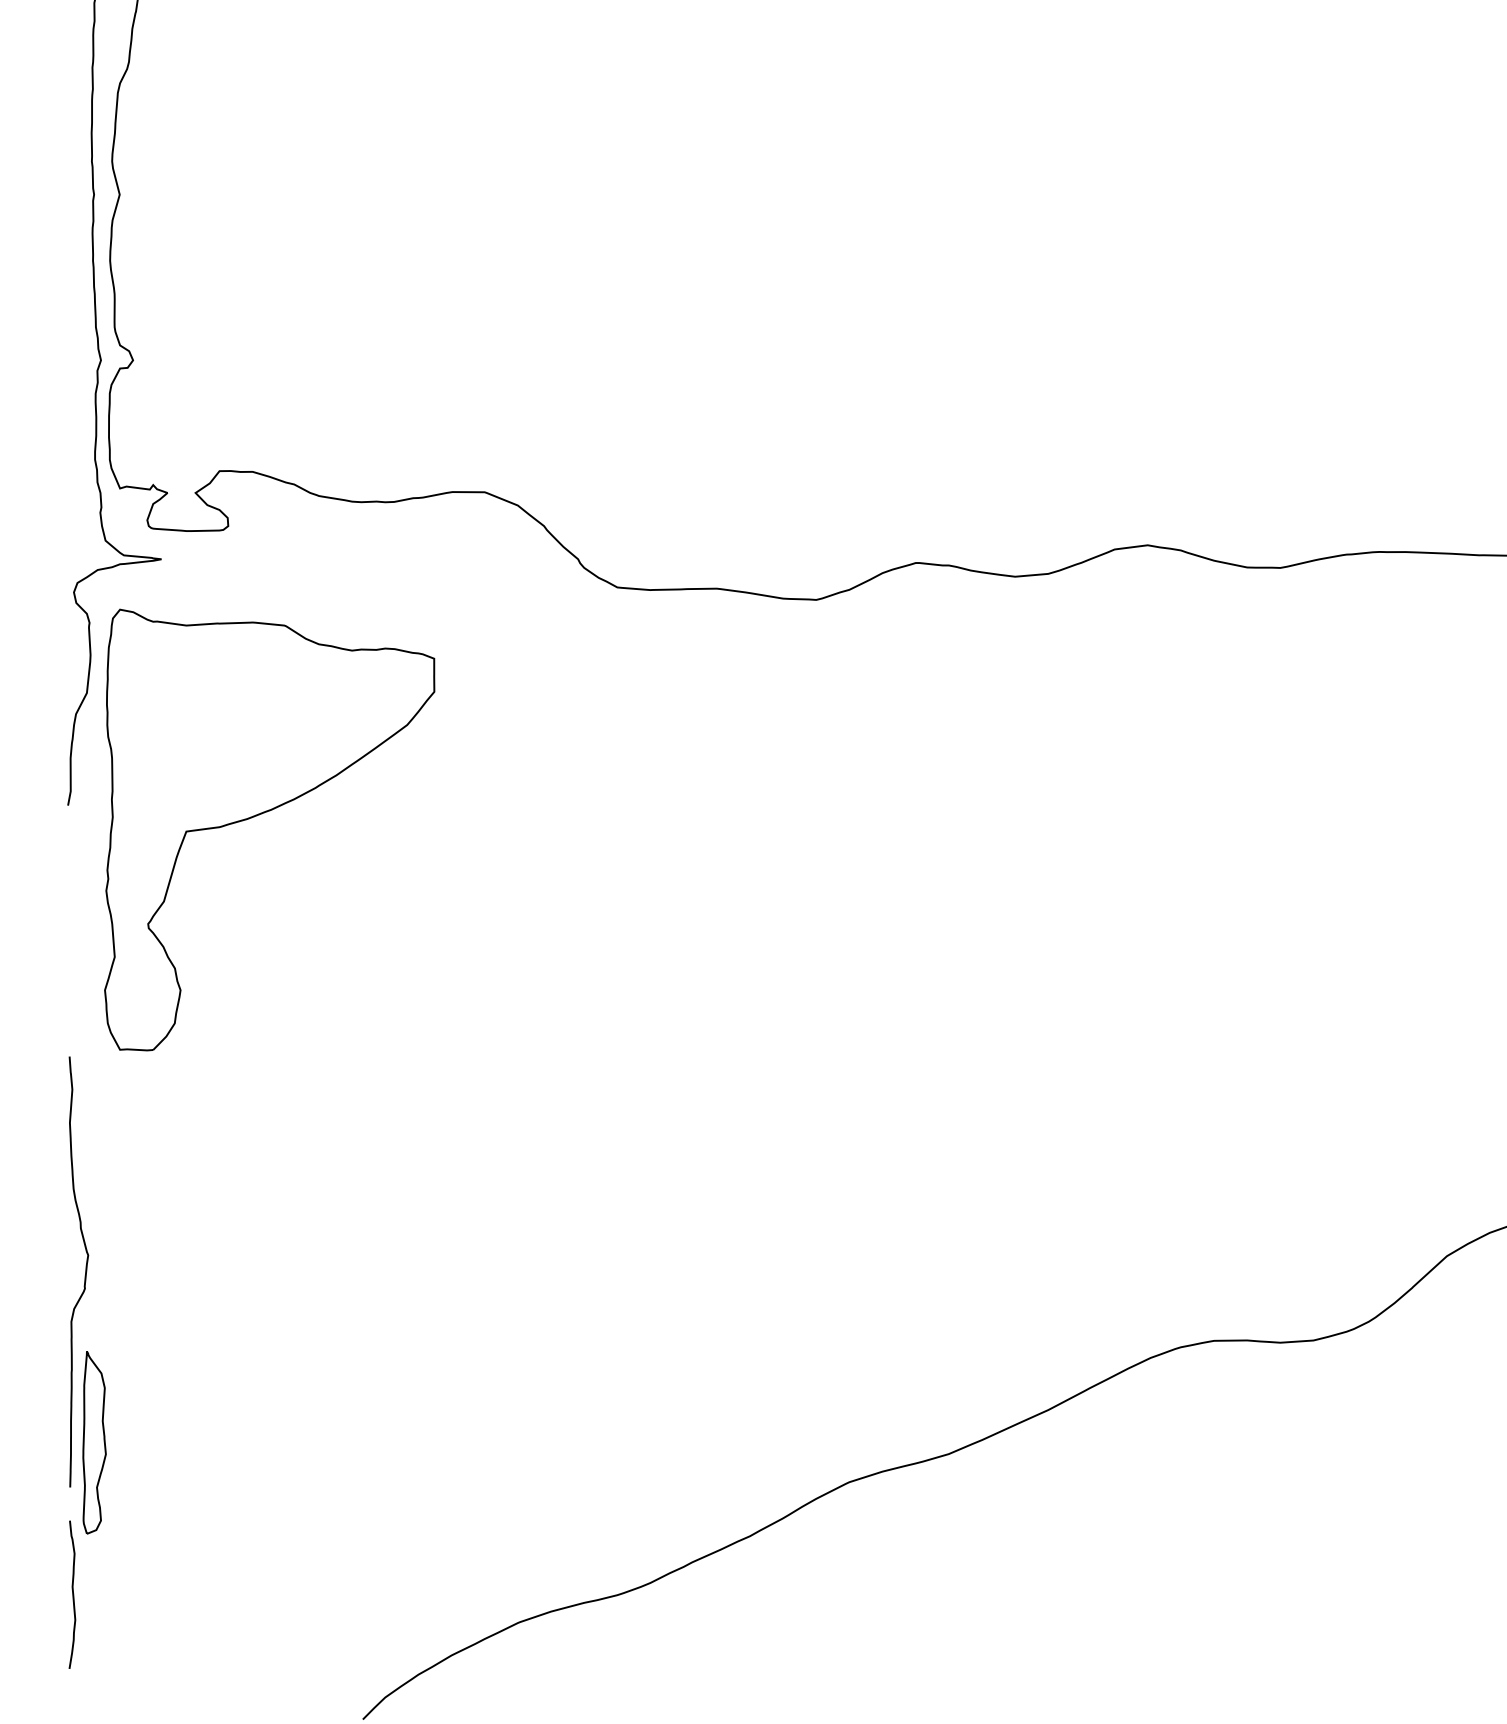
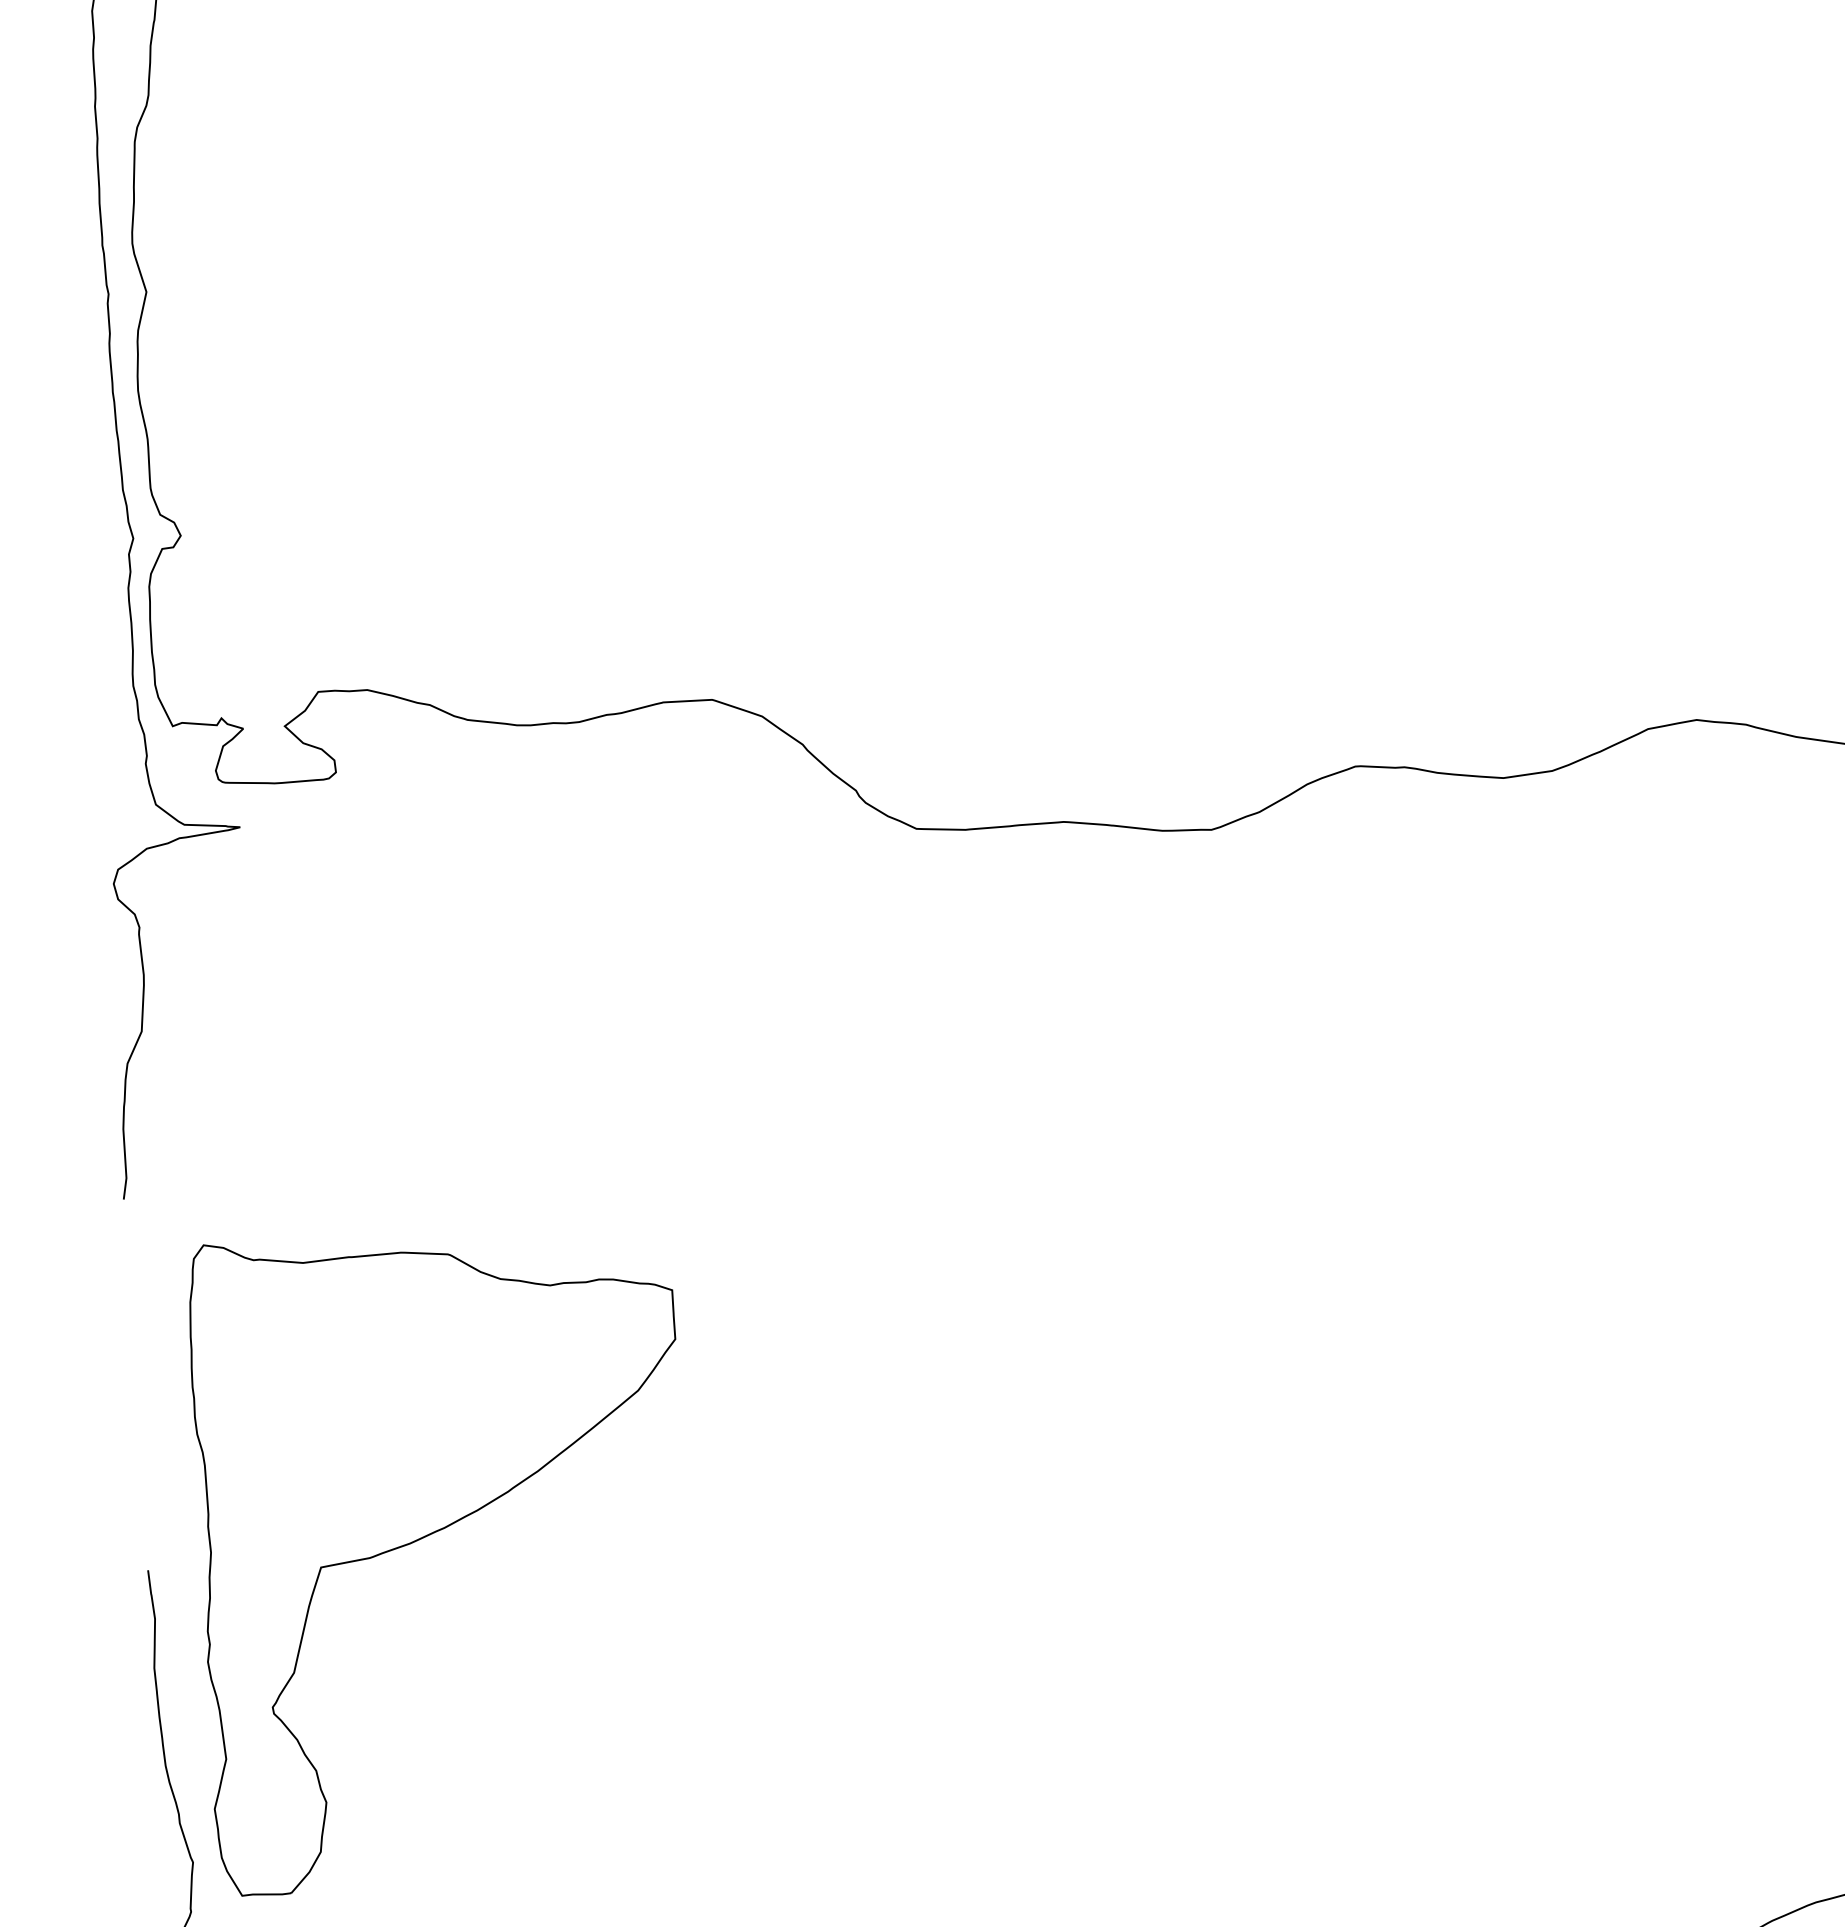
part: (264, 813) -> (434, 1533), moved

